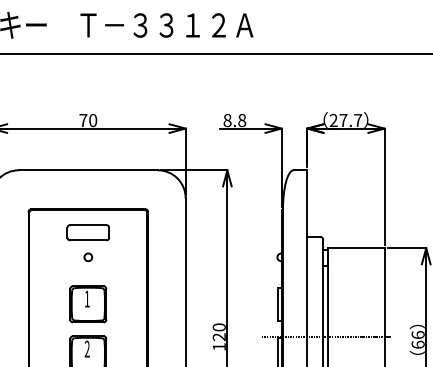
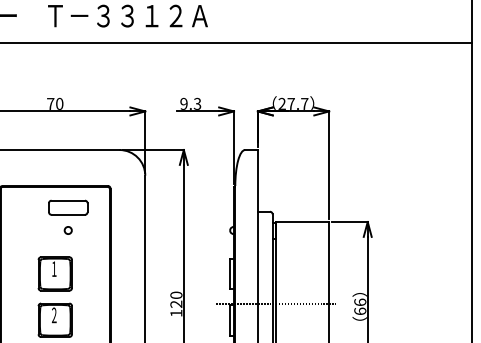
text: (234, 119) -> (190, 103), 8.8 -> 9.3
part: (88, 232) -> (68, 207), moved
circle: (87, 257) -> (67, 230), moved

